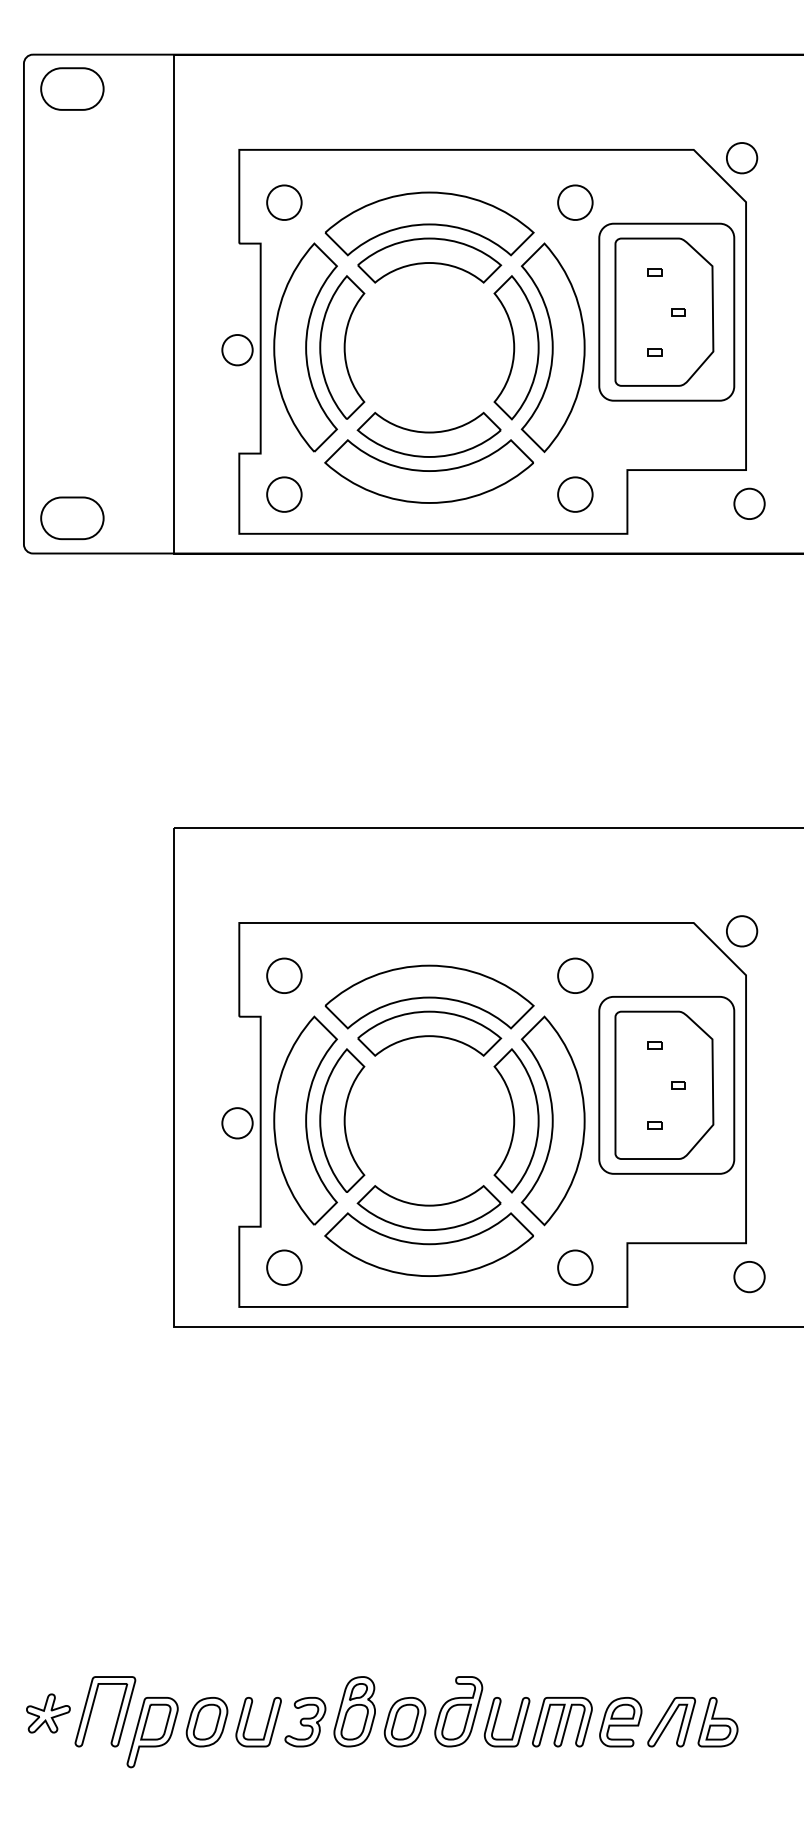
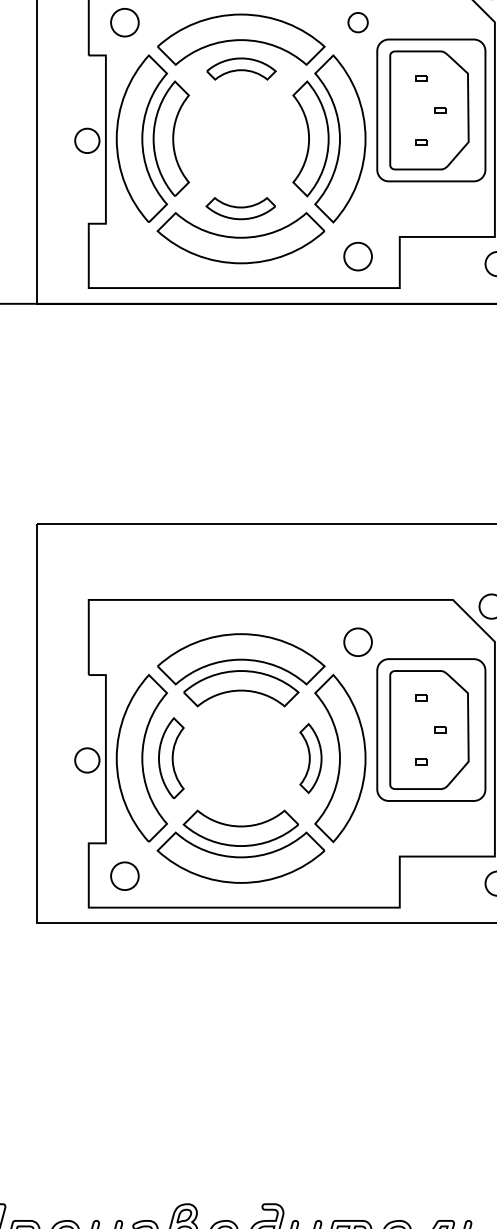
part: (575, 202) -> (358, 22), size x0.7
part: (429, 260) -> (241, 69), size x0.6
part: (428, 434) -> (240, 208), size x0.6
part: (284, 494) -> (124, 256), removed
part: (284, 975) -> (124, 642), removed
part: (342, 1120) -> (171, 758), size x0.7
part: (516, 1120) -> (310, 758), size x0.6
part: (575, 1267) -> (358, 876), removed

